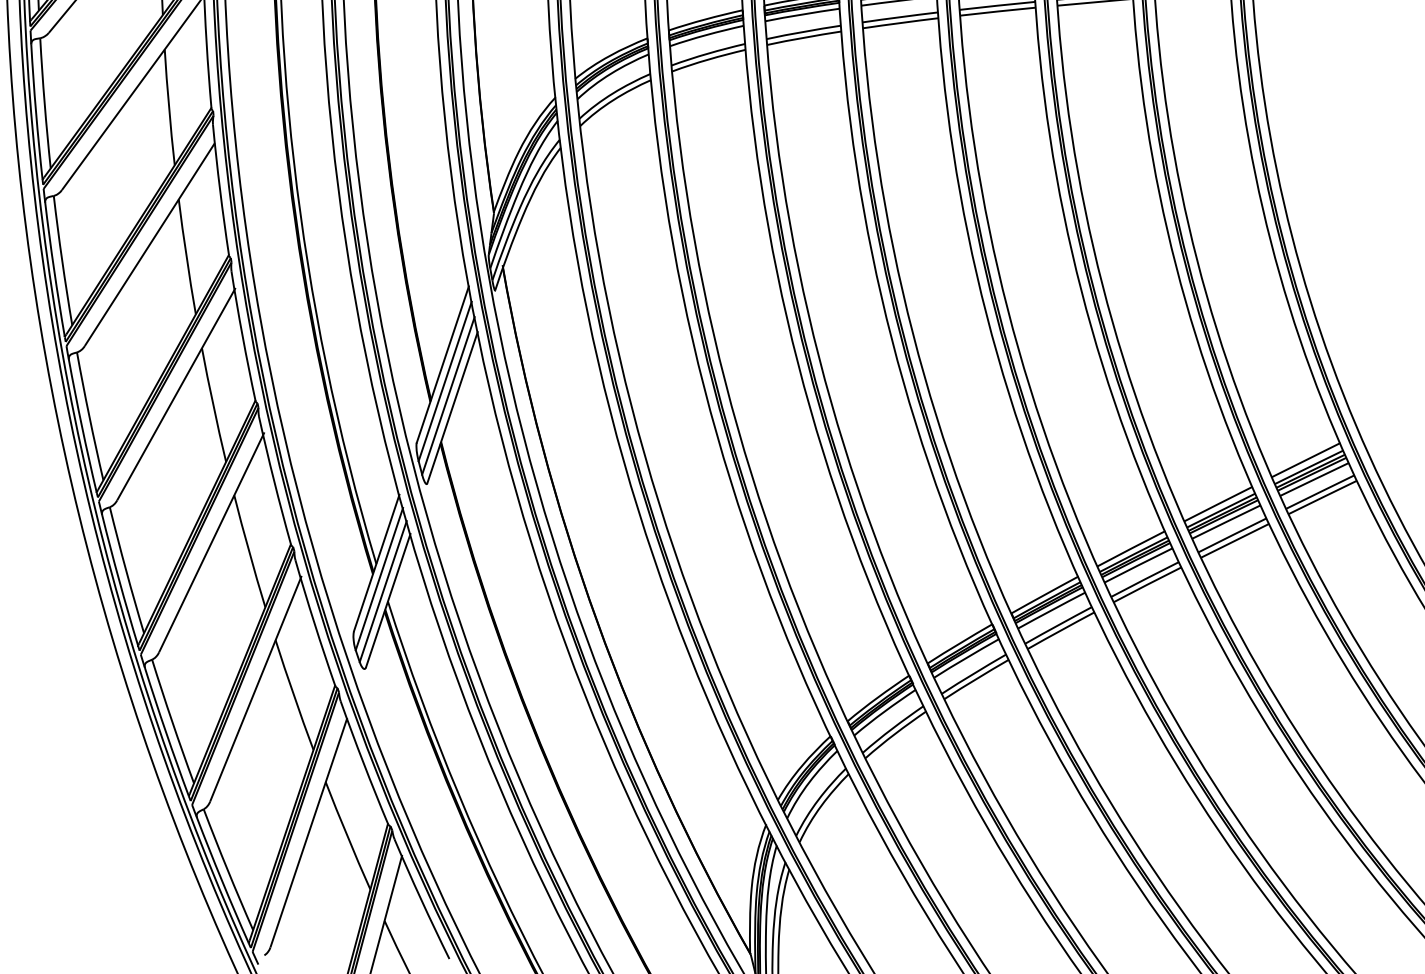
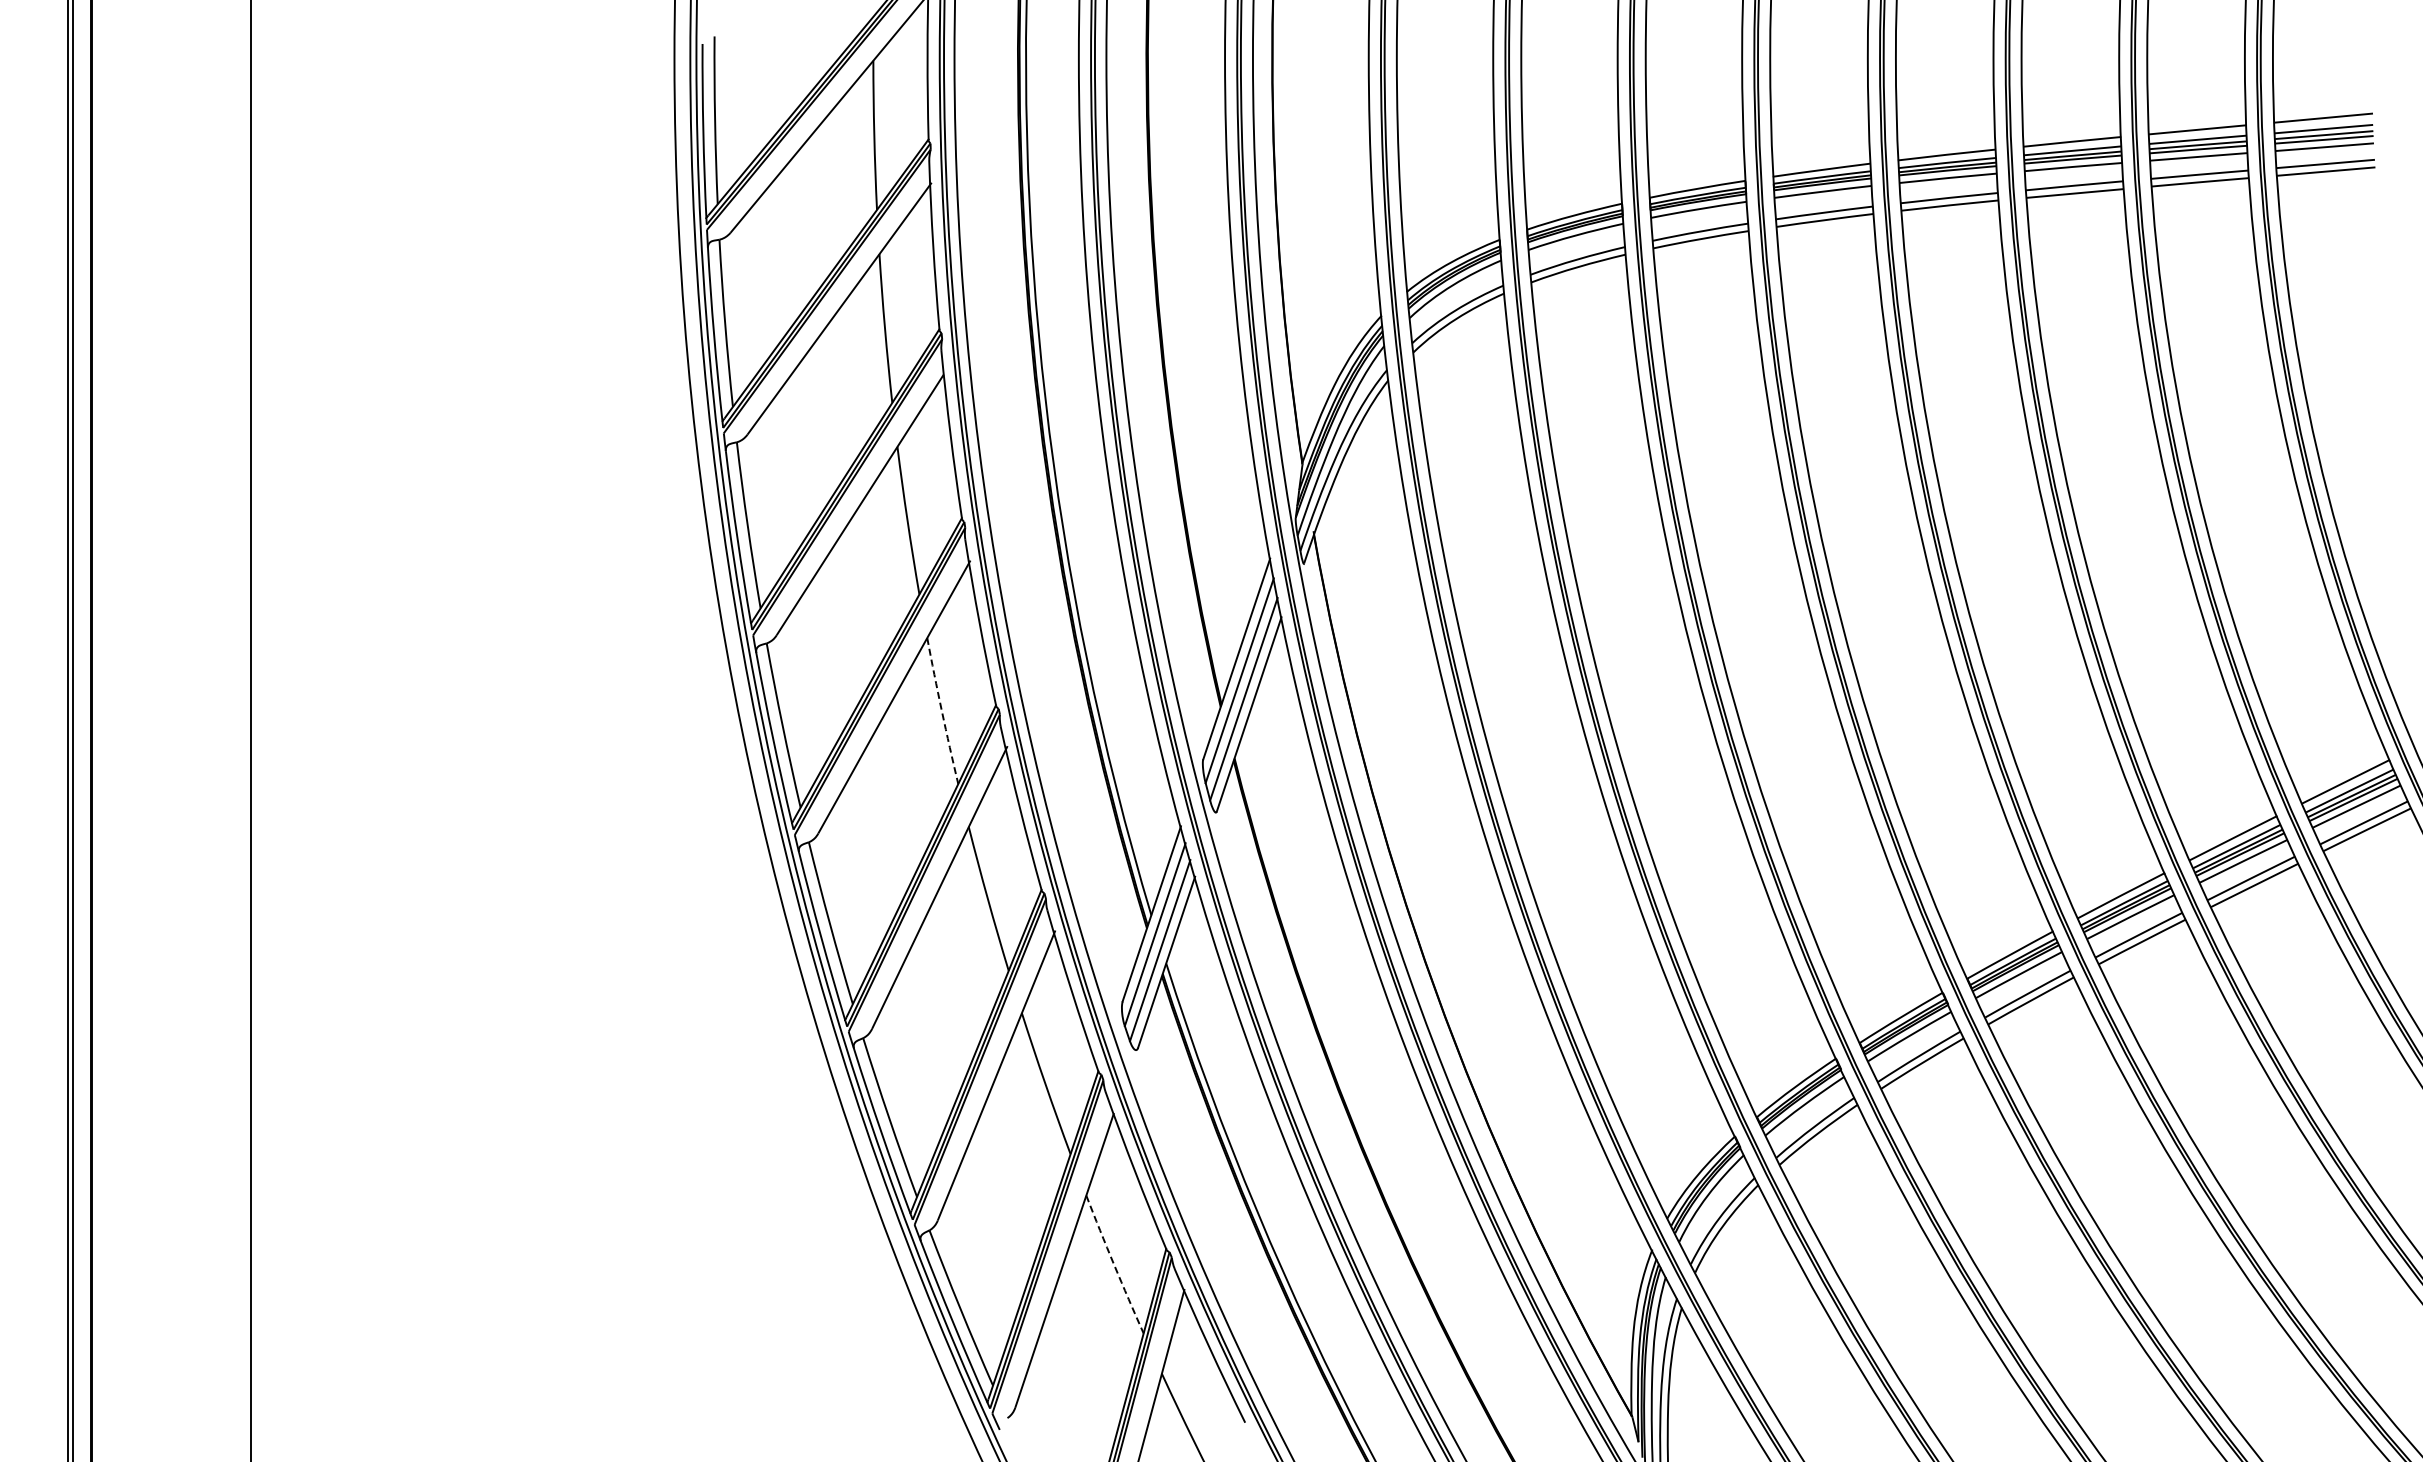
arc: (213, 405) -> (941, 711), solid -> dashed
arc: (347, 835) -> (1114, 1264), solid -> dashed

